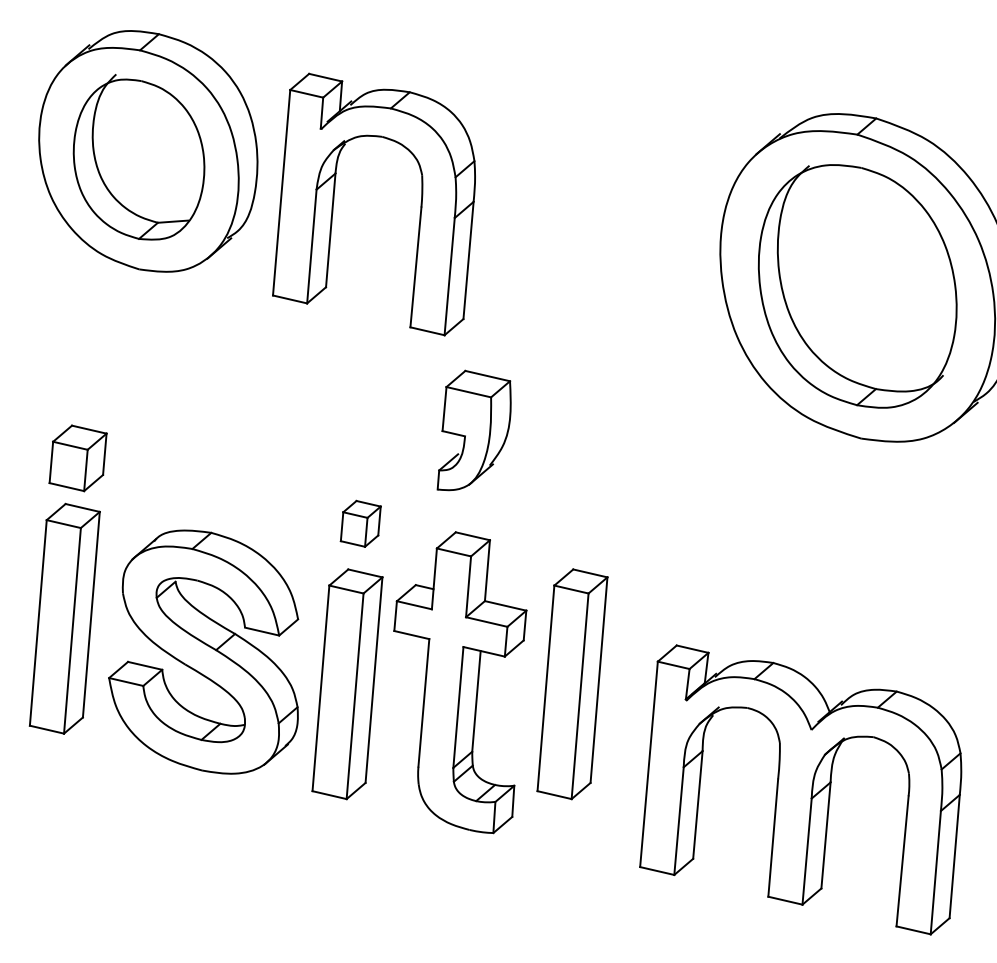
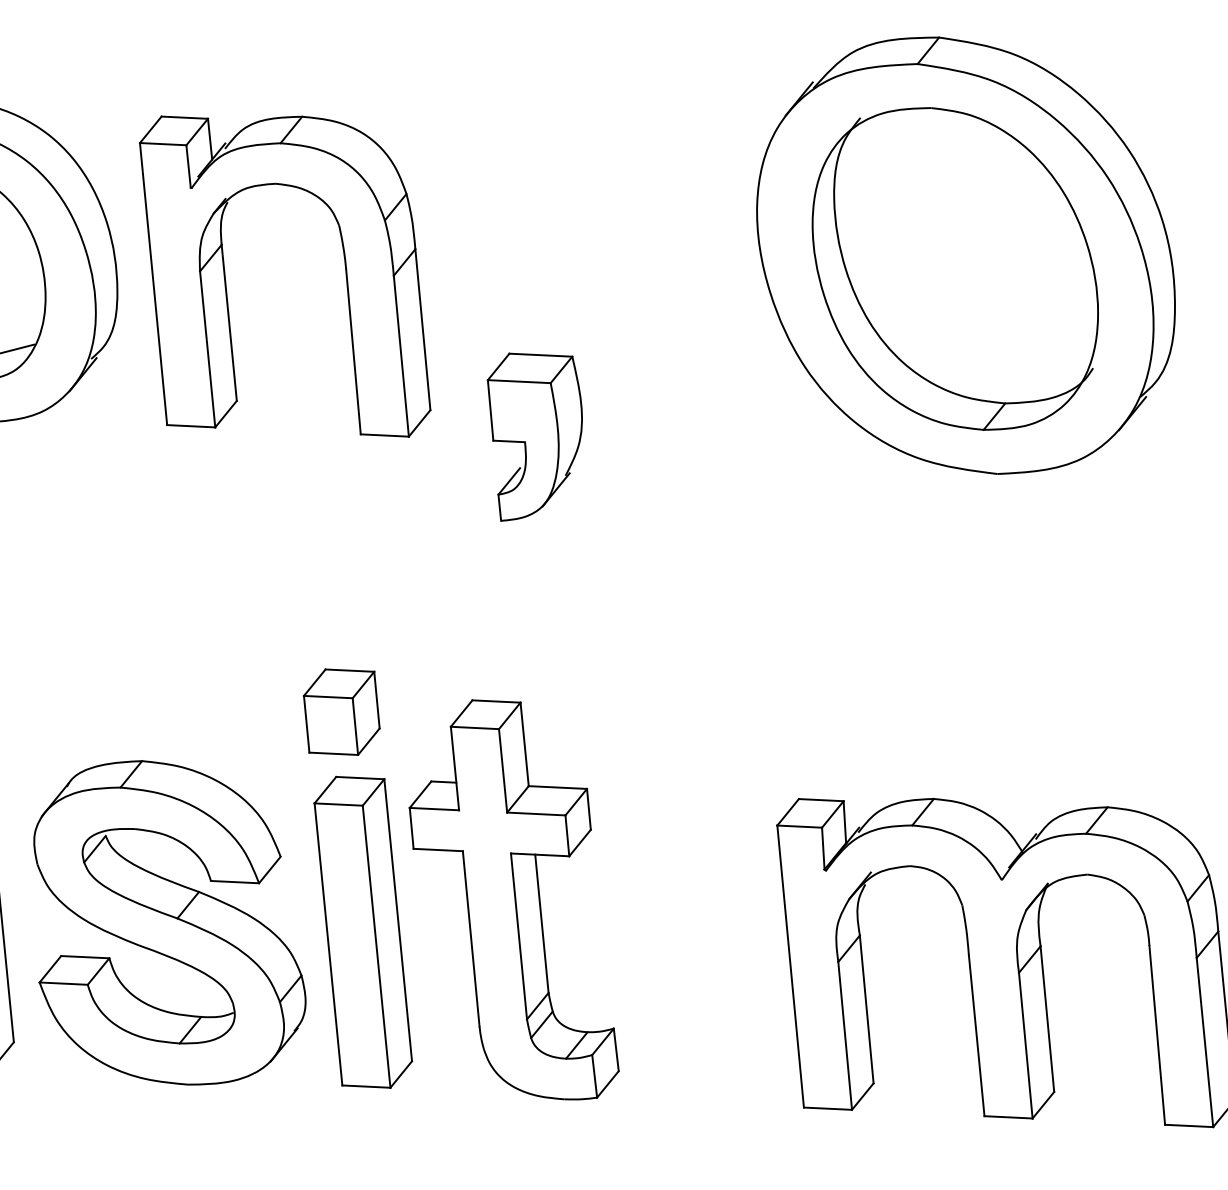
part: (473, 430) -> (535, 432), moved
part: (360, 523) -> (341, 711), size x1.43
part: (572, 684) -> (667, 877), removed

